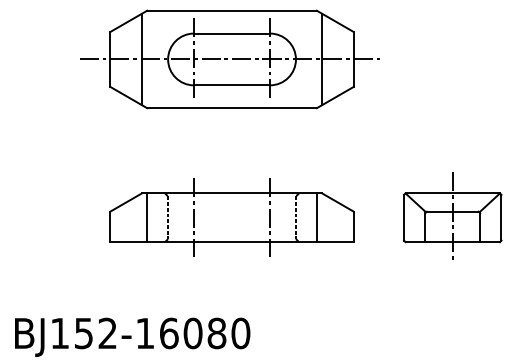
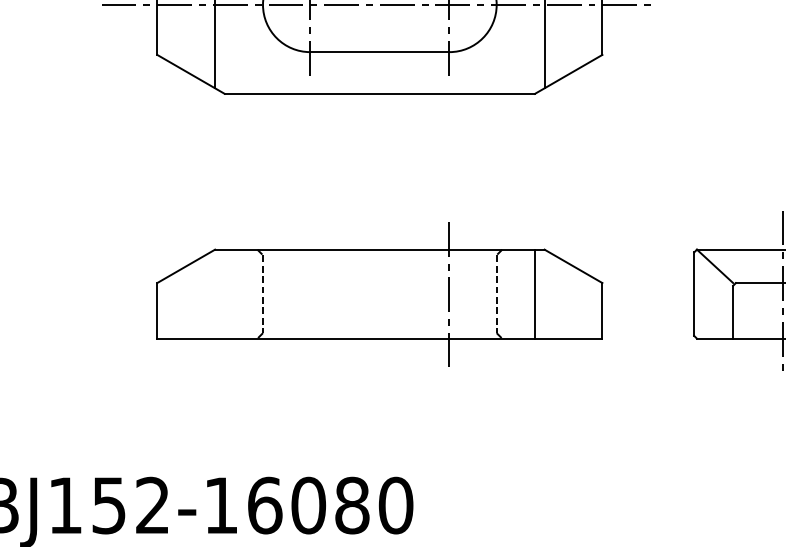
line: (147, 217) -> (225, 293), removed
line: (193, 217) -> (309, 293), removed

